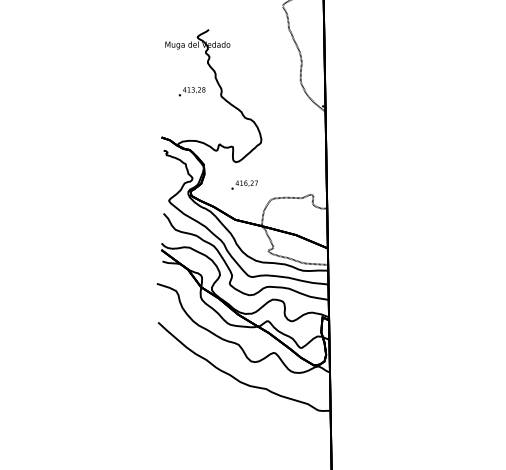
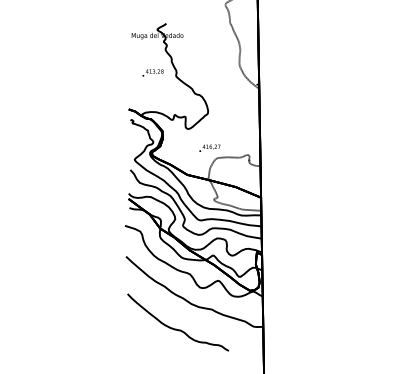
text: (244, 184) -> (209, 147), moved
curve: (221, 412) -> (176, 328), added

